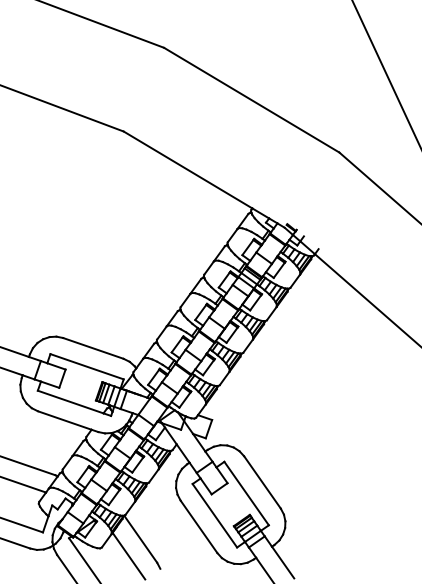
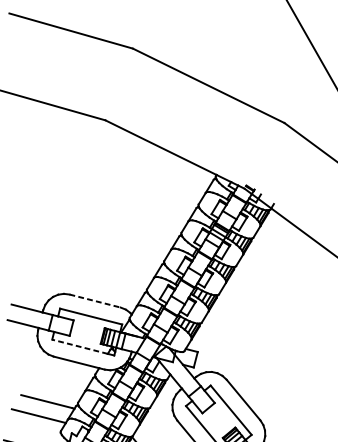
line: (93, 348) -> (95, 301), solid -> dashed
line: (70, 402) -> (79, 347), solid -> dashed

